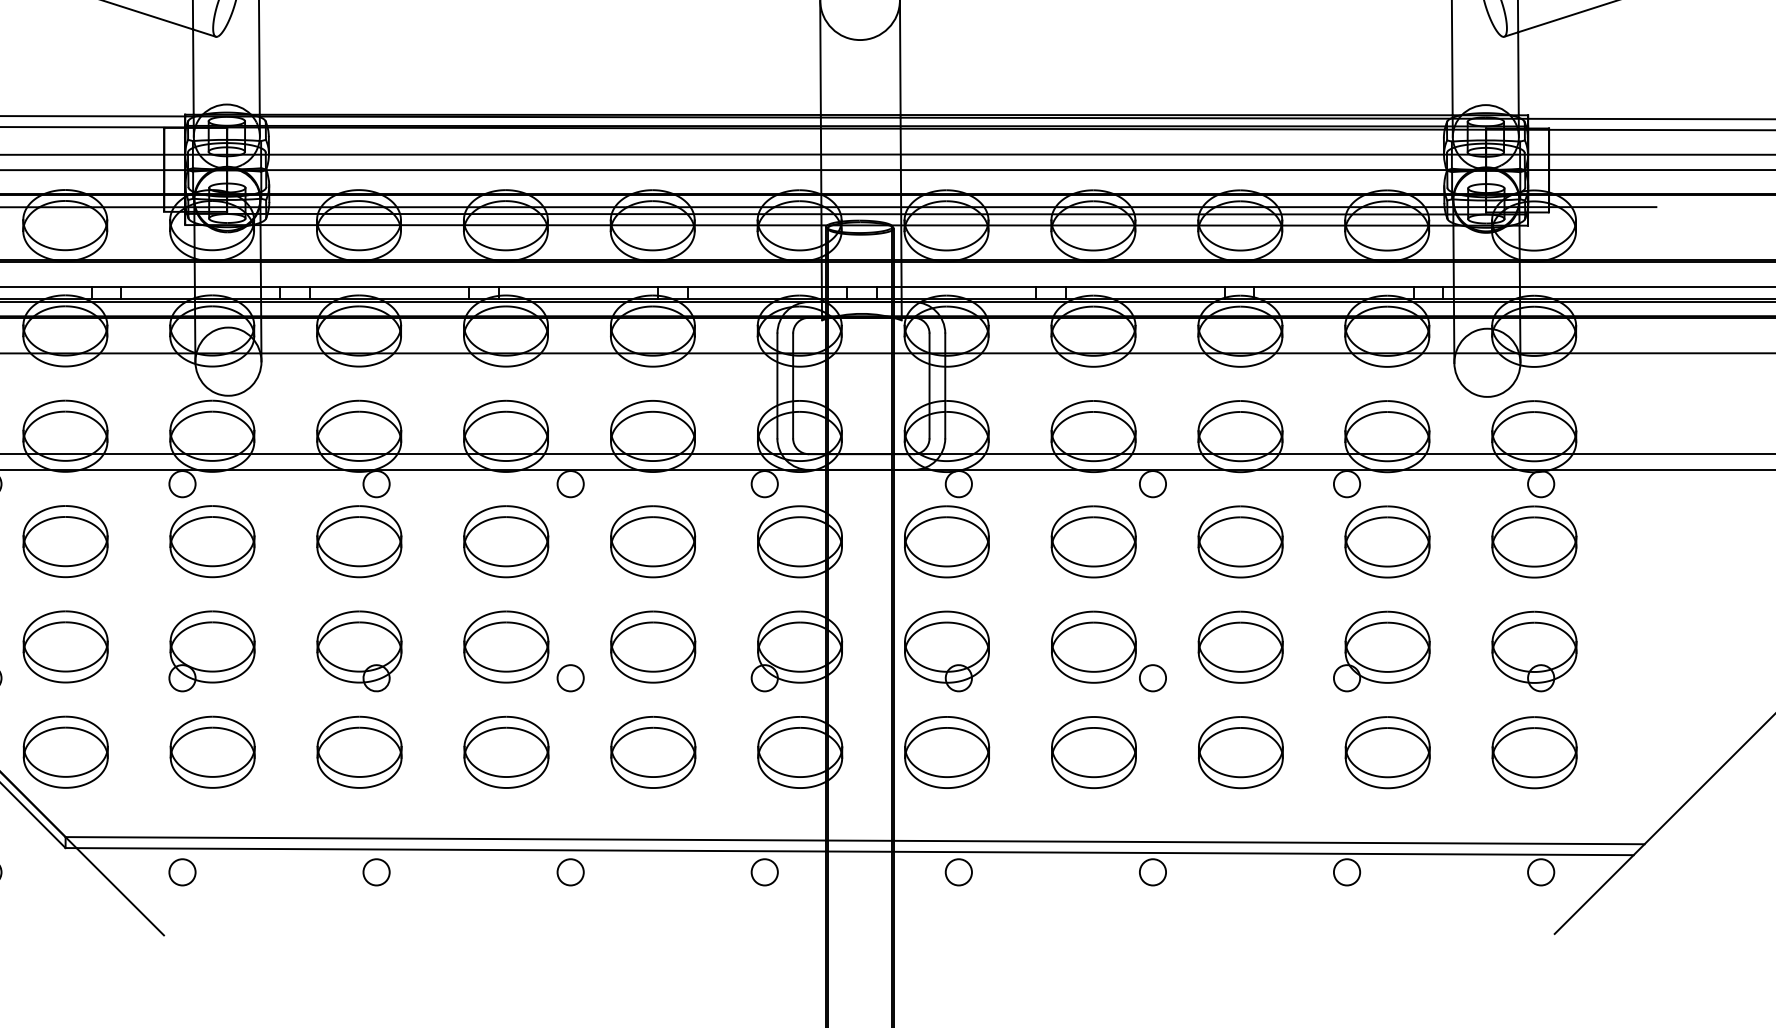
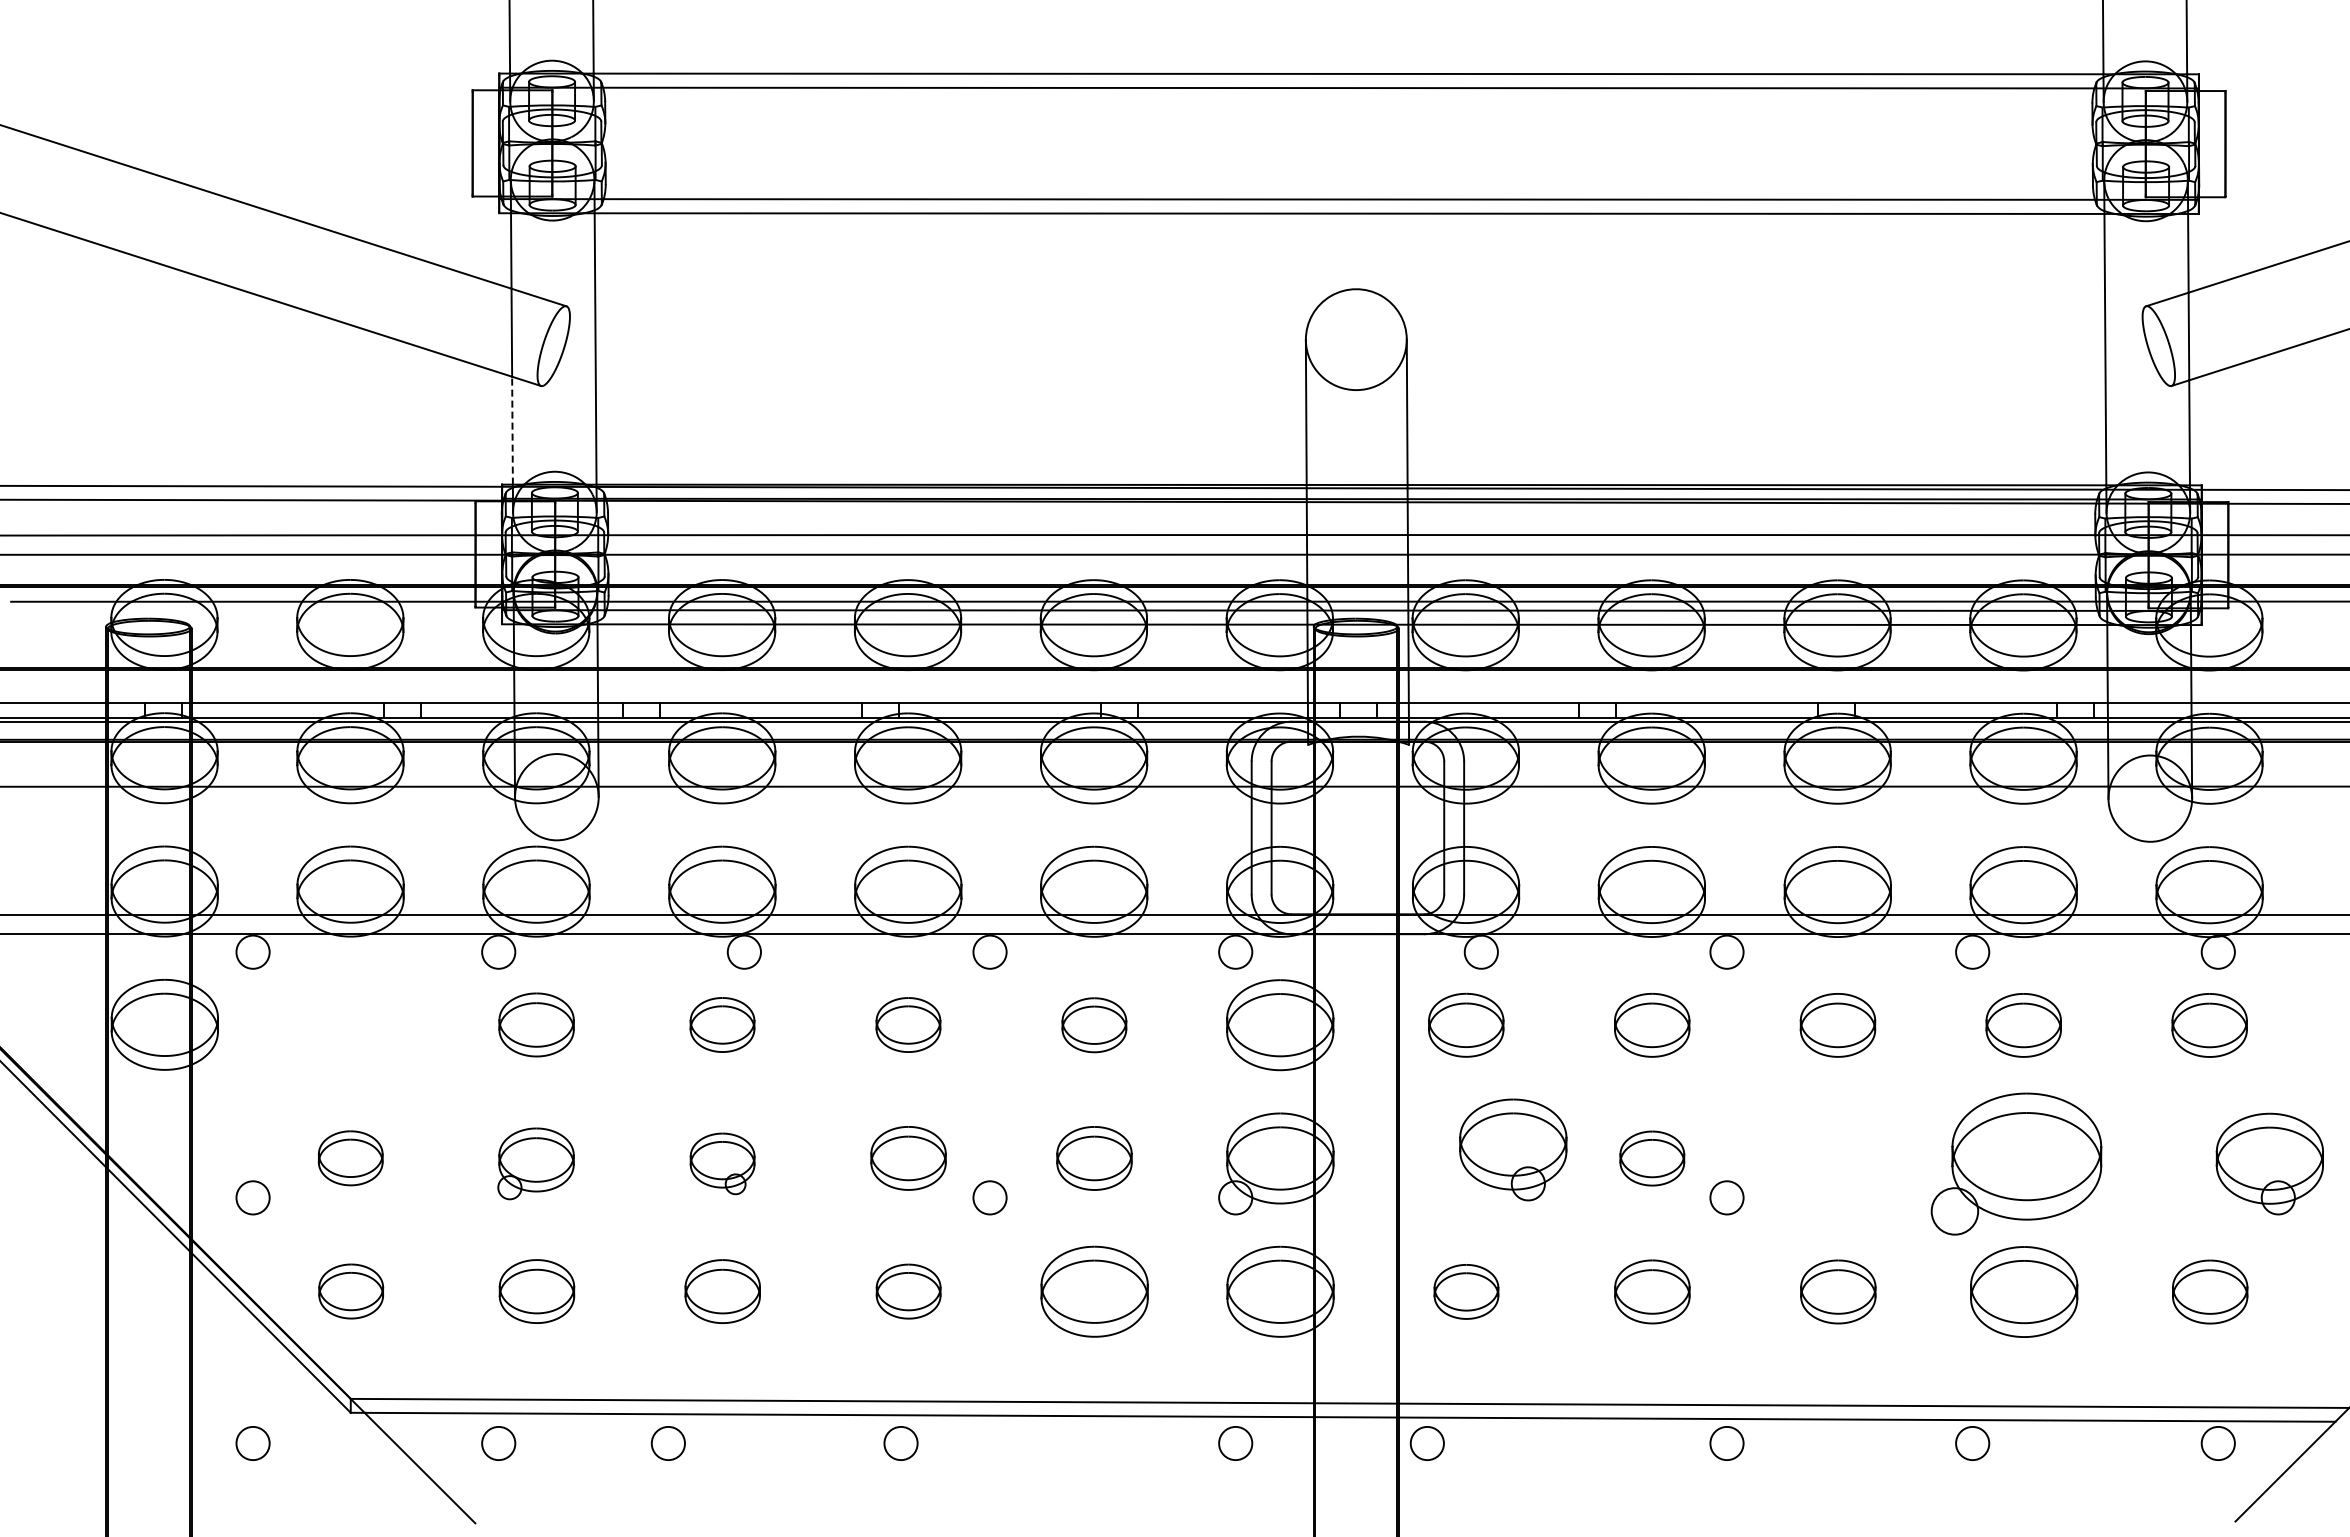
line: (193, 71) -> (512, 430), solid -> dashed
part: (65, 541) -> (350, 1024), removed
part: (212, 541) -> (536, 1024), size x0.7
part: (359, 541) -> (722, 1024), size x0.6
part: (506, 541) -> (908, 1024), size x0.6
part: (653, 542) -> (1094, 1025), size x0.6
part: (947, 542) -> (1466, 1025), size x0.7
part: (1094, 542) -> (1652, 1025), size x0.7
part: (1240, 542) -> (1837, 1025), size x0.7
part: (1387, 542) -> (2023, 1025), size x0.7
part: (1534, 542) -> (2209, 1025), size x0.7
part: (65, 647) -> (350, 1158), size x0.6
part: (506, 647) -> (908, 1158), size x0.7
part: (653, 647) -> (1094, 1158), size x0.7
part: (1094, 647) -> (1652, 1158), size x0.6
part: (1241, 647) -> (1838, 1158), removed
part: (211, 651) -> (535, 1163), size x0.7
part: (359, 651) -> (722, 1163), size x0.6
part: (947, 651) -> (1513, 1149), moved
part: (1381, 651) -> (2016, 1163), size x1.4
part: (1534, 651) -> (2269, 1163), moved
part: (66, 752) -> (351, 1291), size x0.6
part: (212, 752) -> (536, 1291), size x0.7
part: (359, 752) -> (722, 1291), size x0.7
part: (506, 752) -> (908, 1291), size x0.6
part: (947, 752) -> (1466, 1291), size x0.6
part: (1094, 752) -> (1652, 1291), size x0.7
part: (1241, 752) -> (1838, 1291), size x0.7
part: (1534, 752) -> (2210, 1291), size x0.7
circle: (375, 872) -> (667, 1443), moved
circle: (570, 872) -> (900, 1443), moved
circle: (958, 872) -> (1426, 1443), moved

